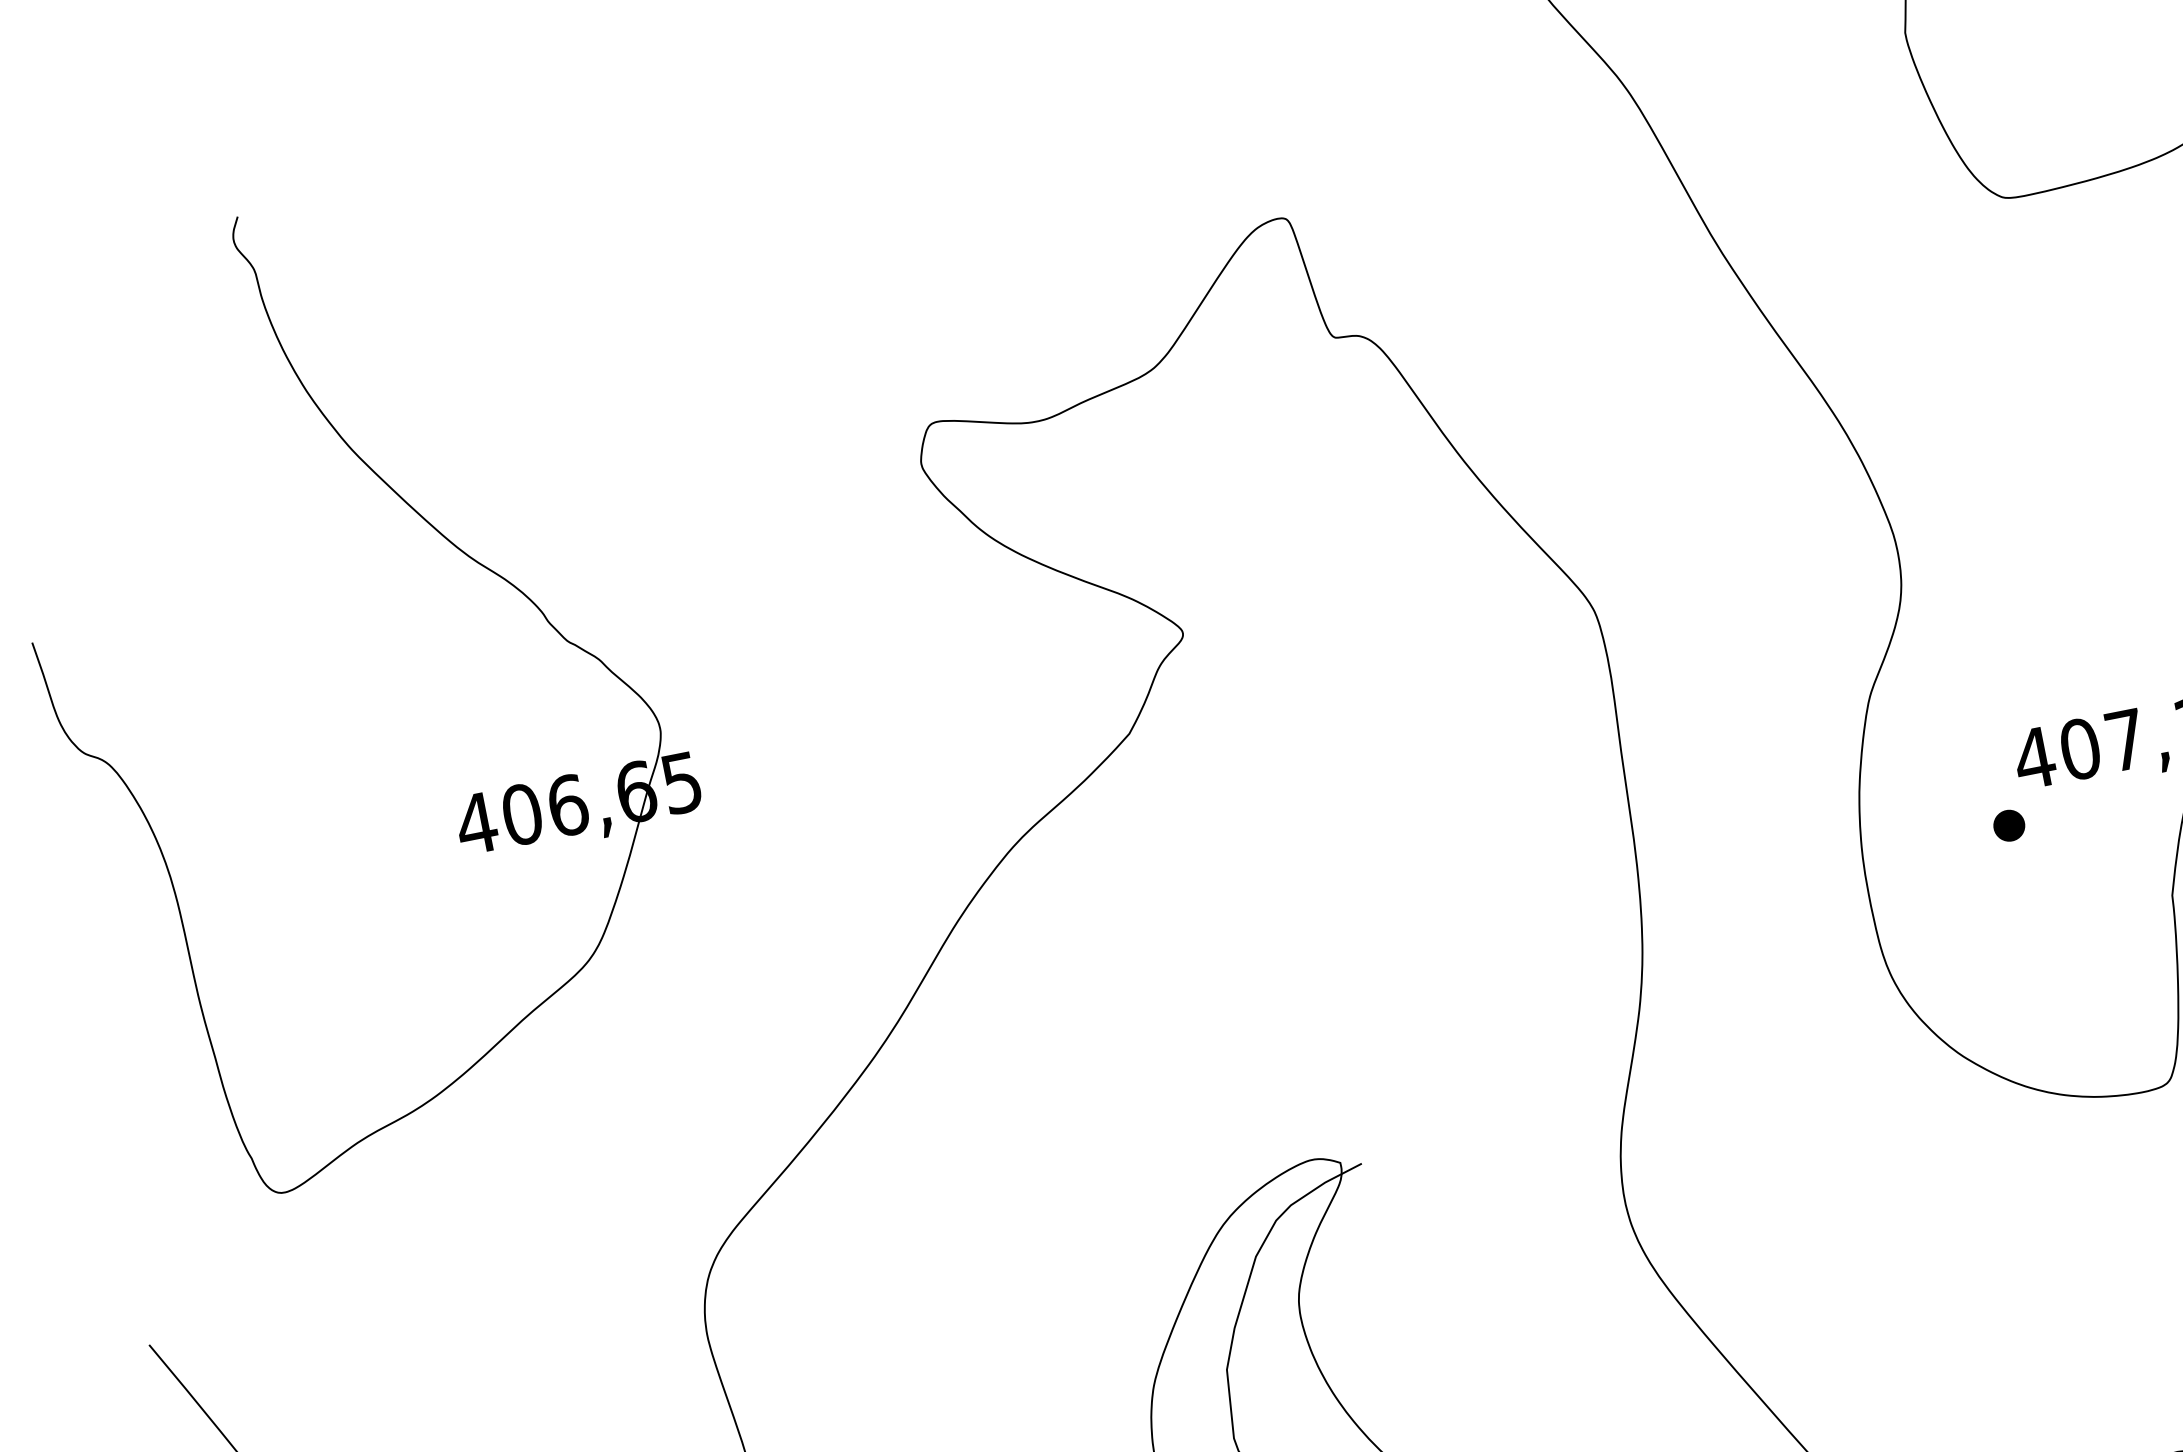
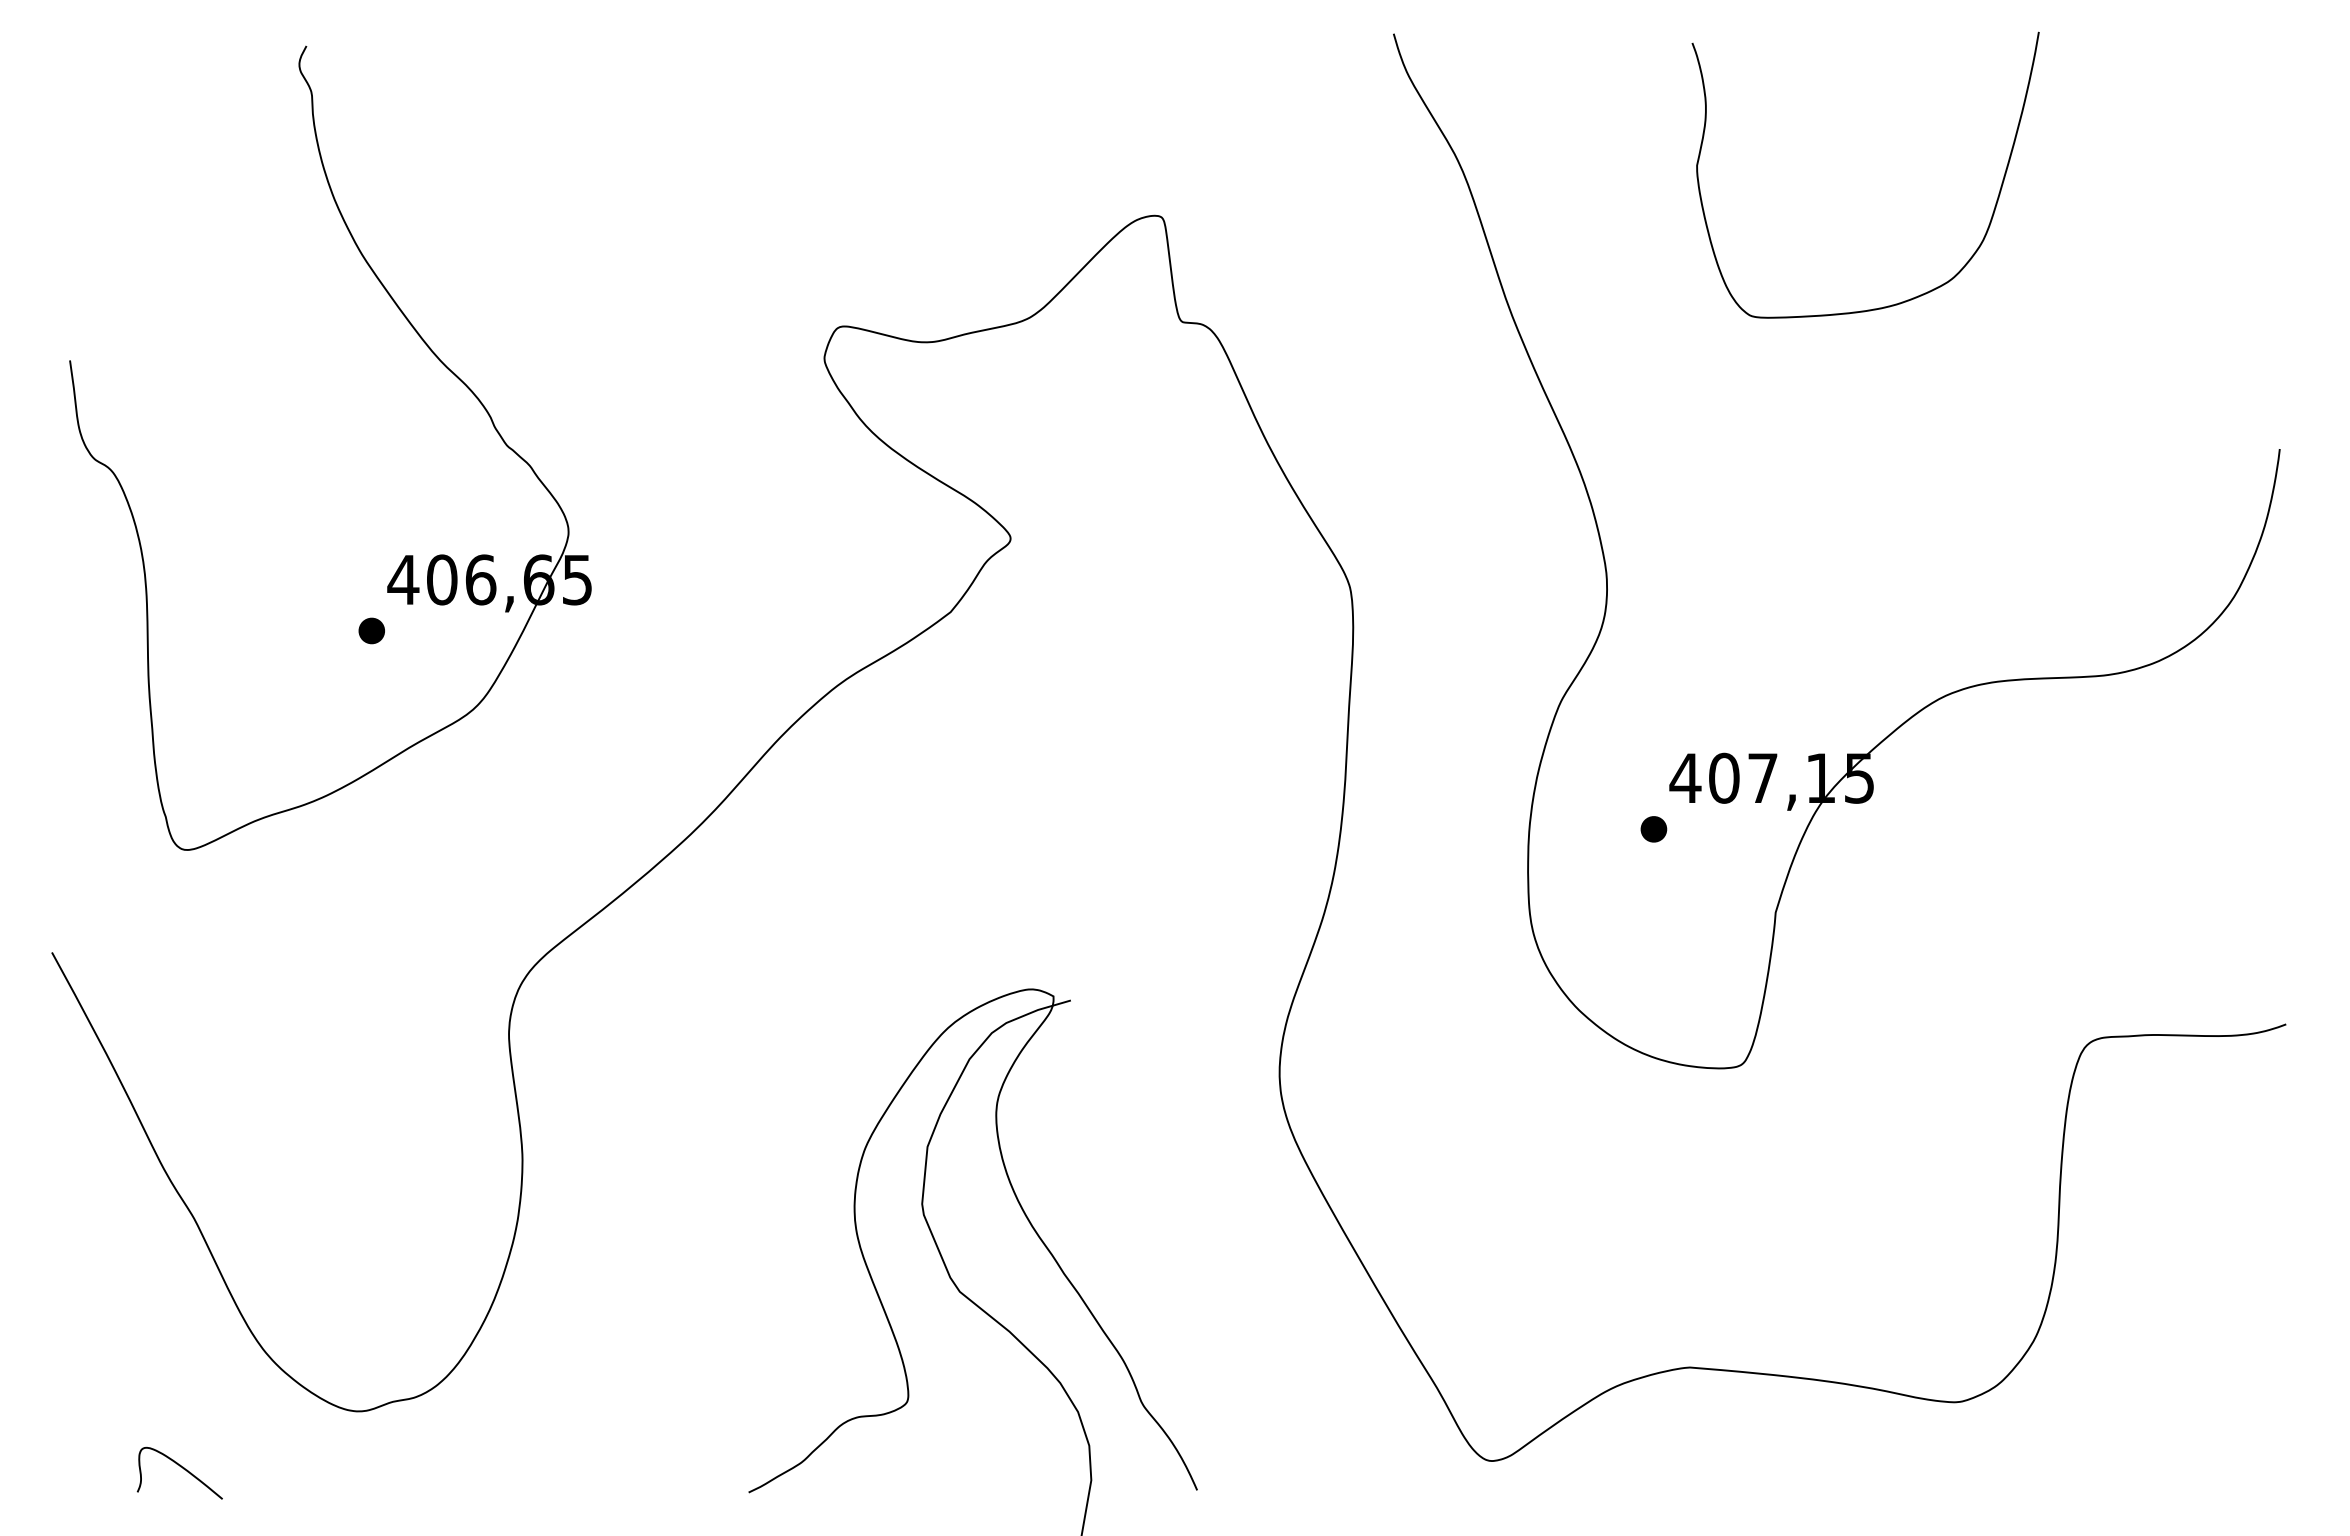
part: (450, 890) -> (371, 630), added

